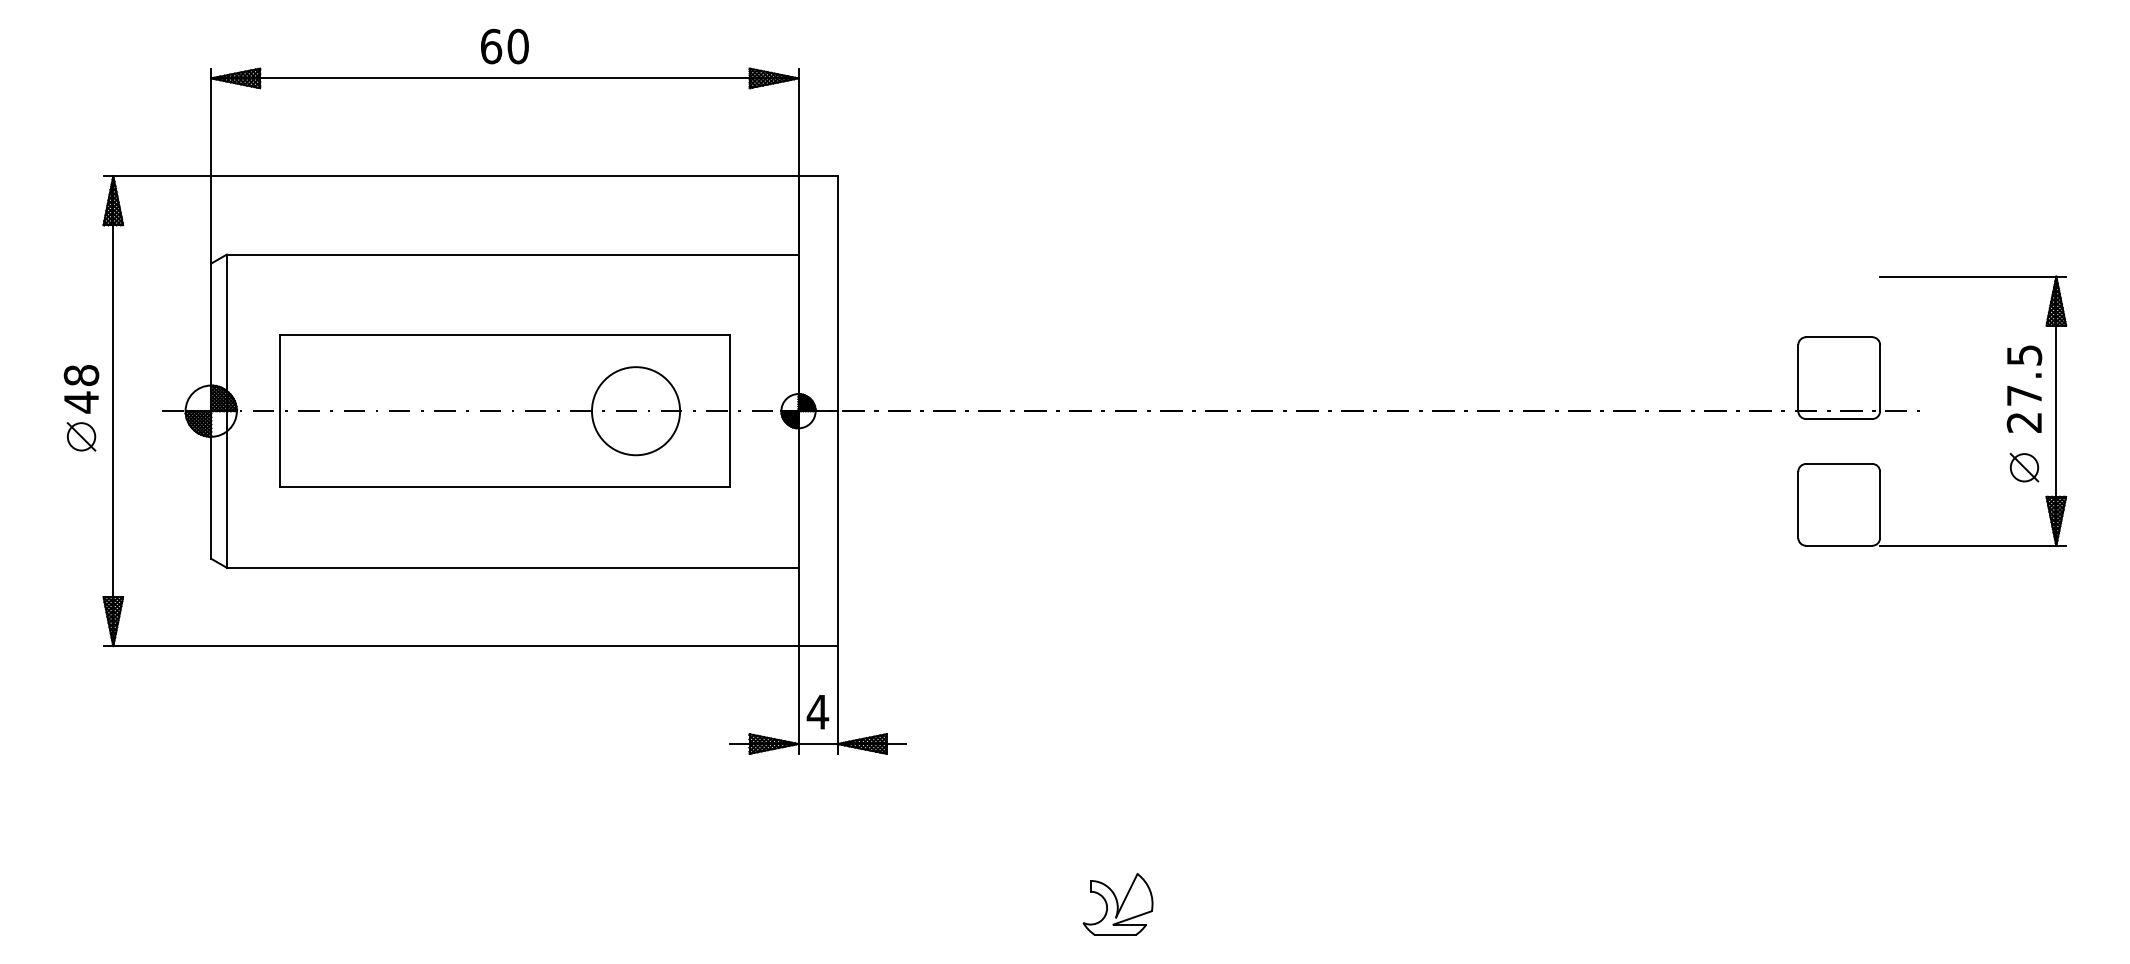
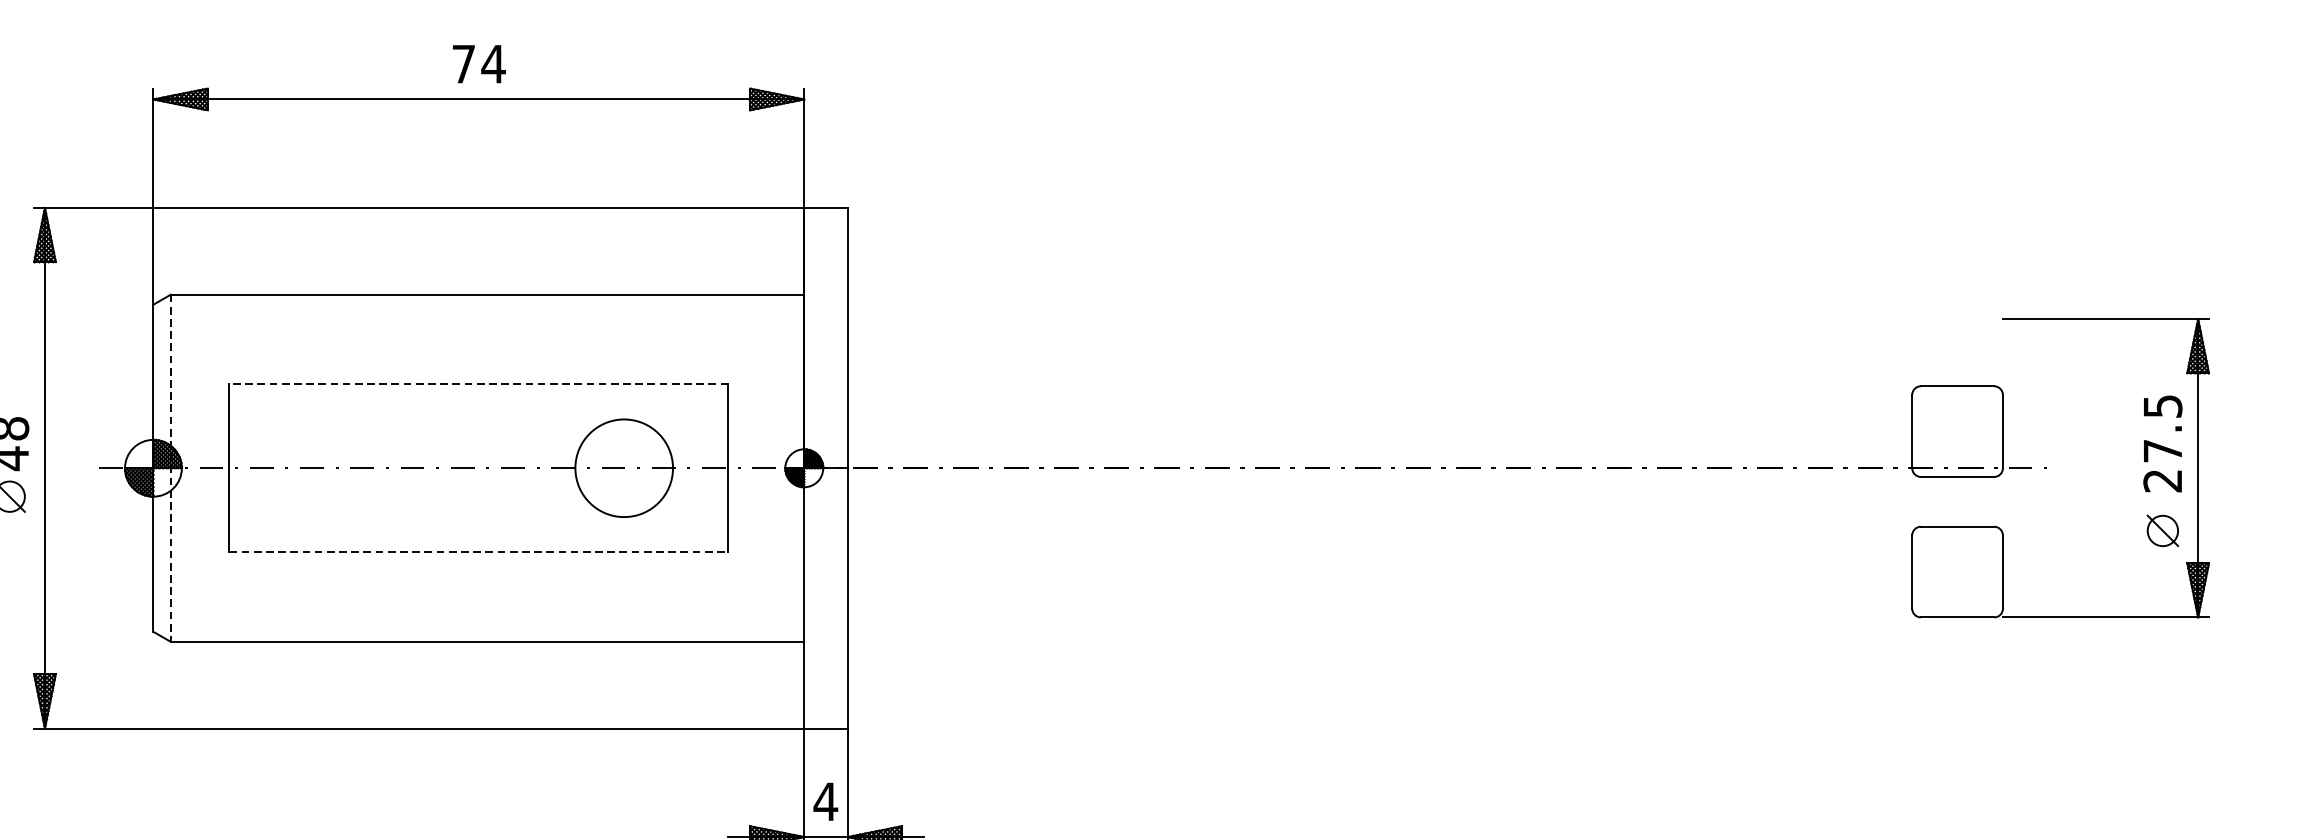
text: (505, 46) -> (479, 64), 60 -> 74
line: (504, 335) -> (478, 384), solid -> dashed
line: (226, 411) -> (170, 468), solid -> dashed
line: (505, 487) -> (479, 552), solid -> dashed

